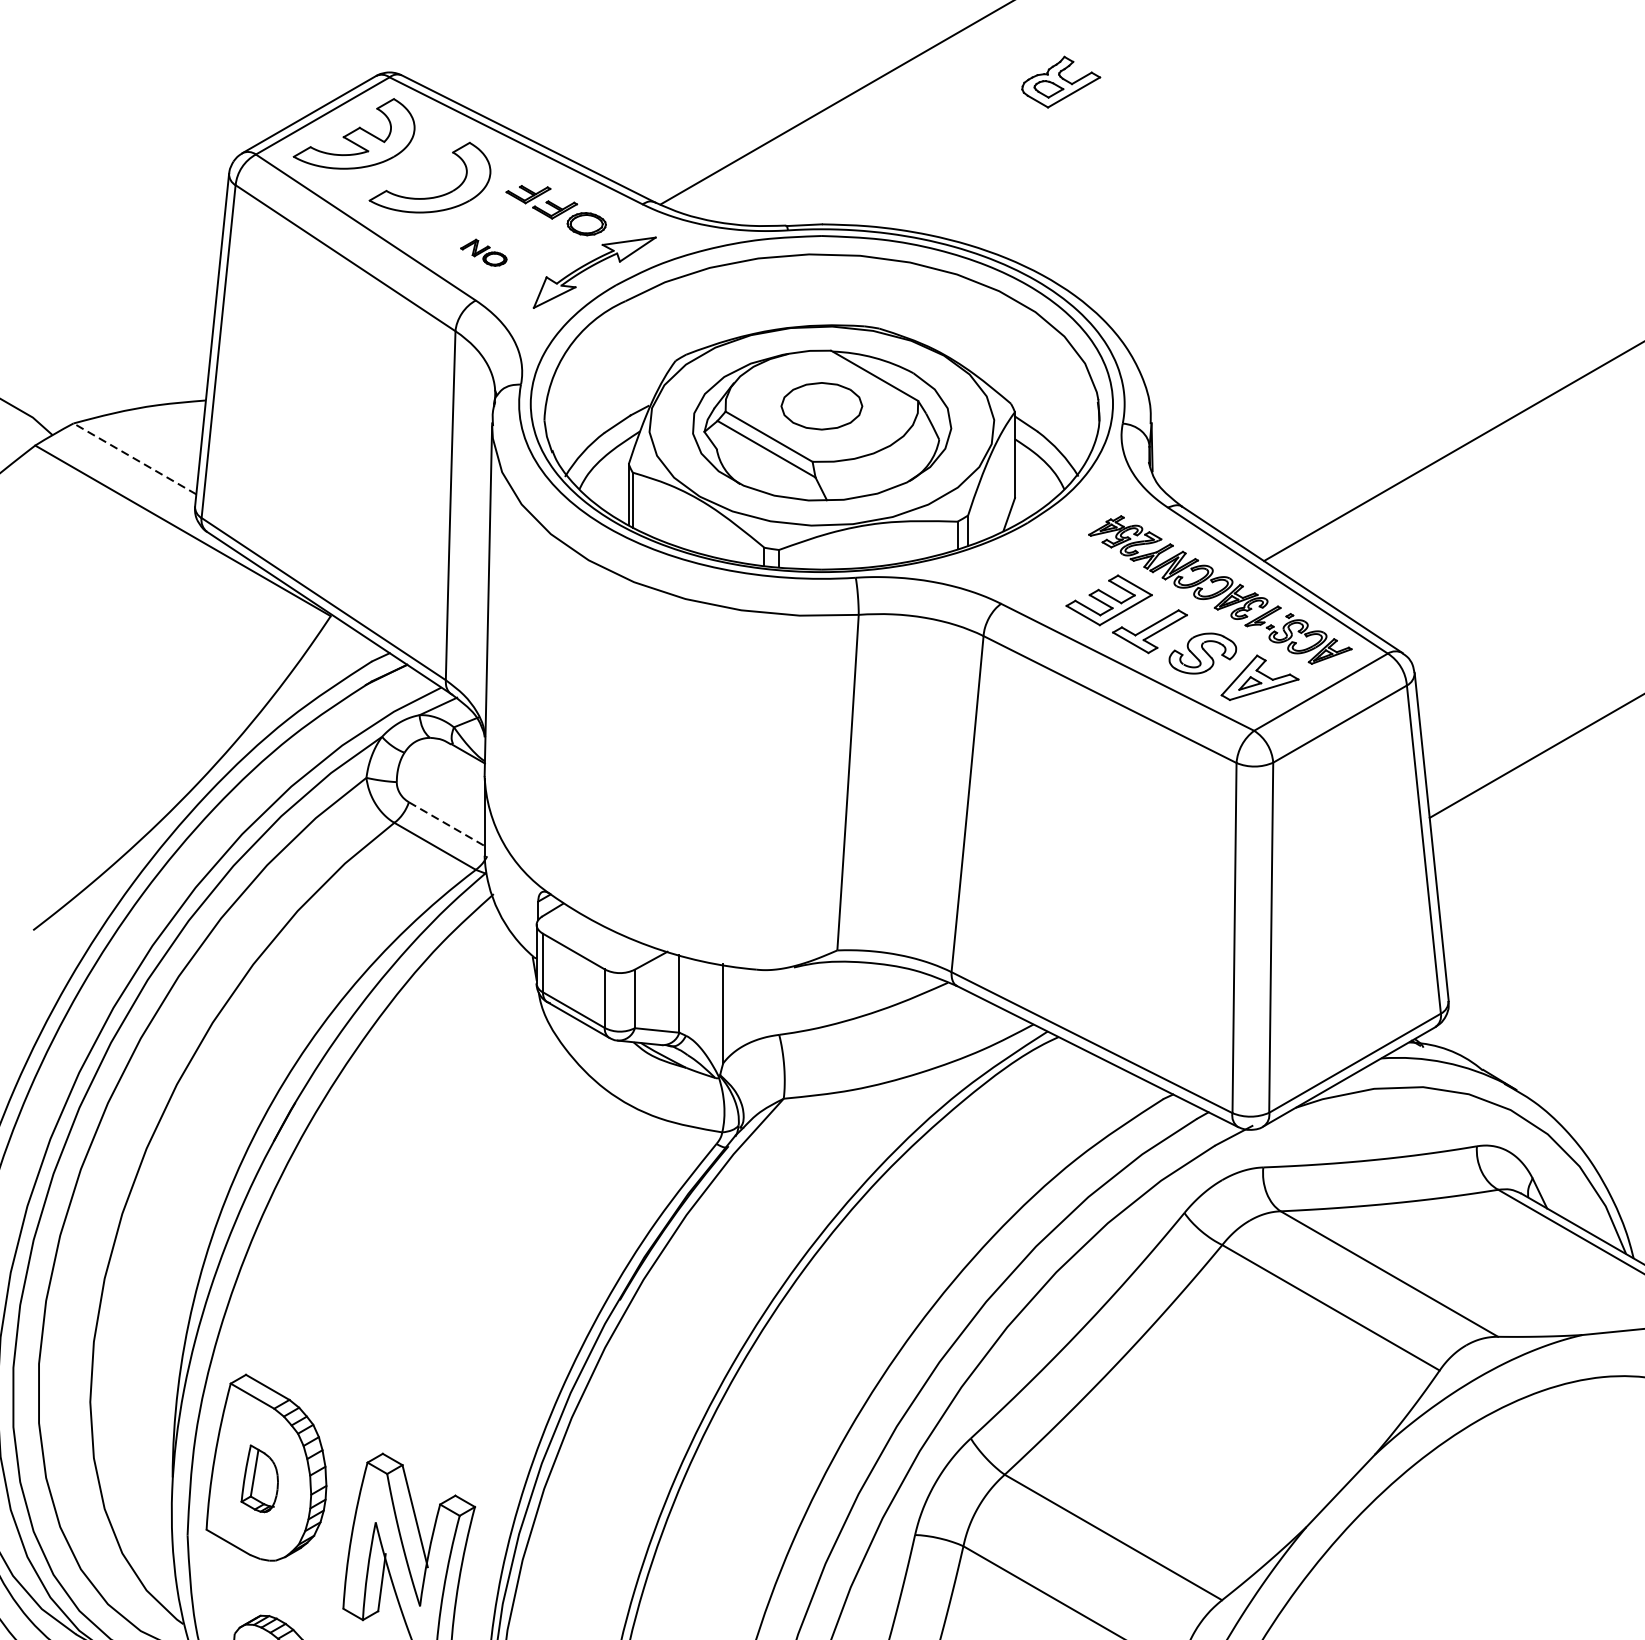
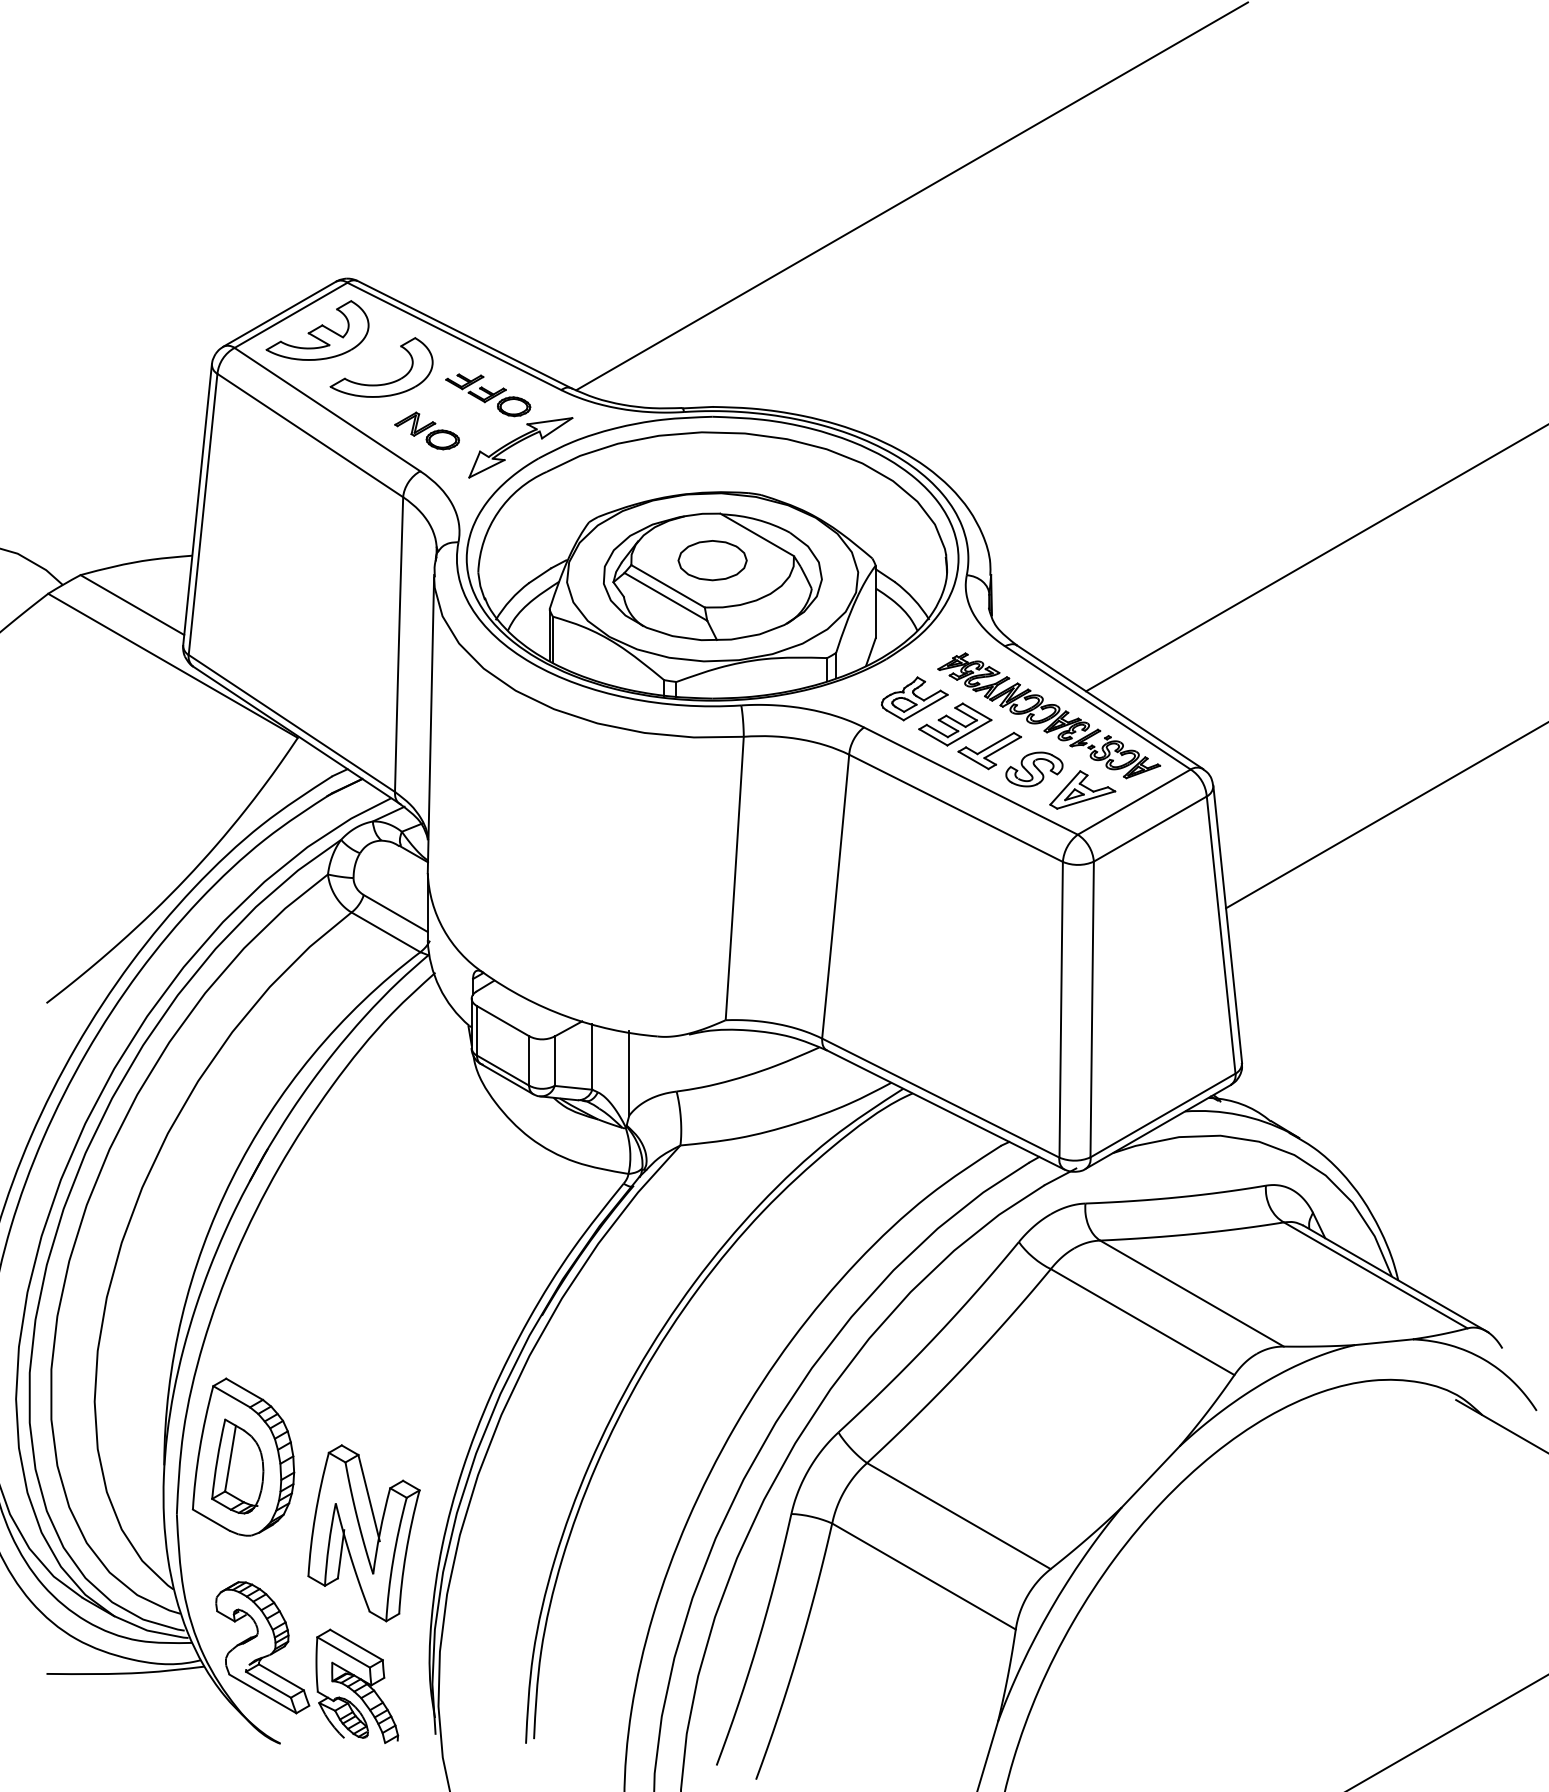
part: (1060, 81) -> (914, 698), moved
part: (483, 252) -> (426, 430), size x1.67
line: (135, 459) -> (132, 605), dashed -> solid
line: (446, 824) -> (395, 913), dashed -> solid
part: (259, 1478) -> (237, 1466), size x1.67

